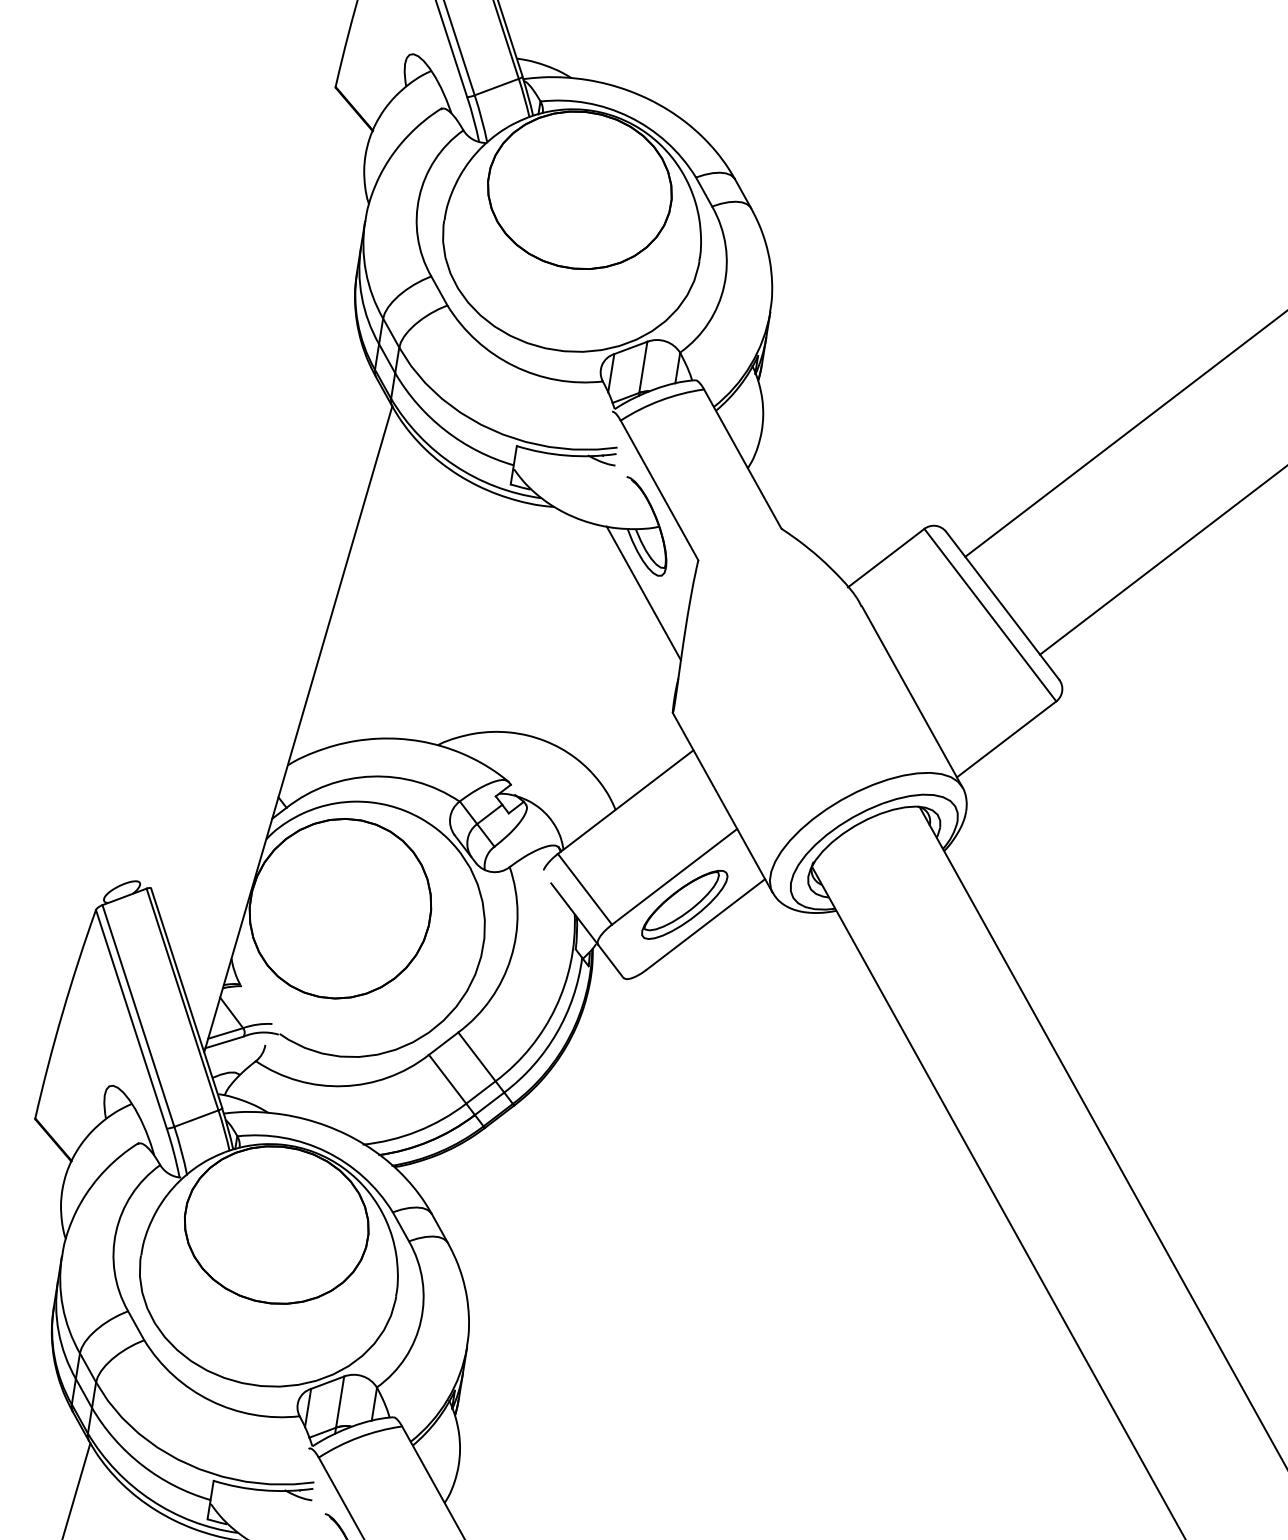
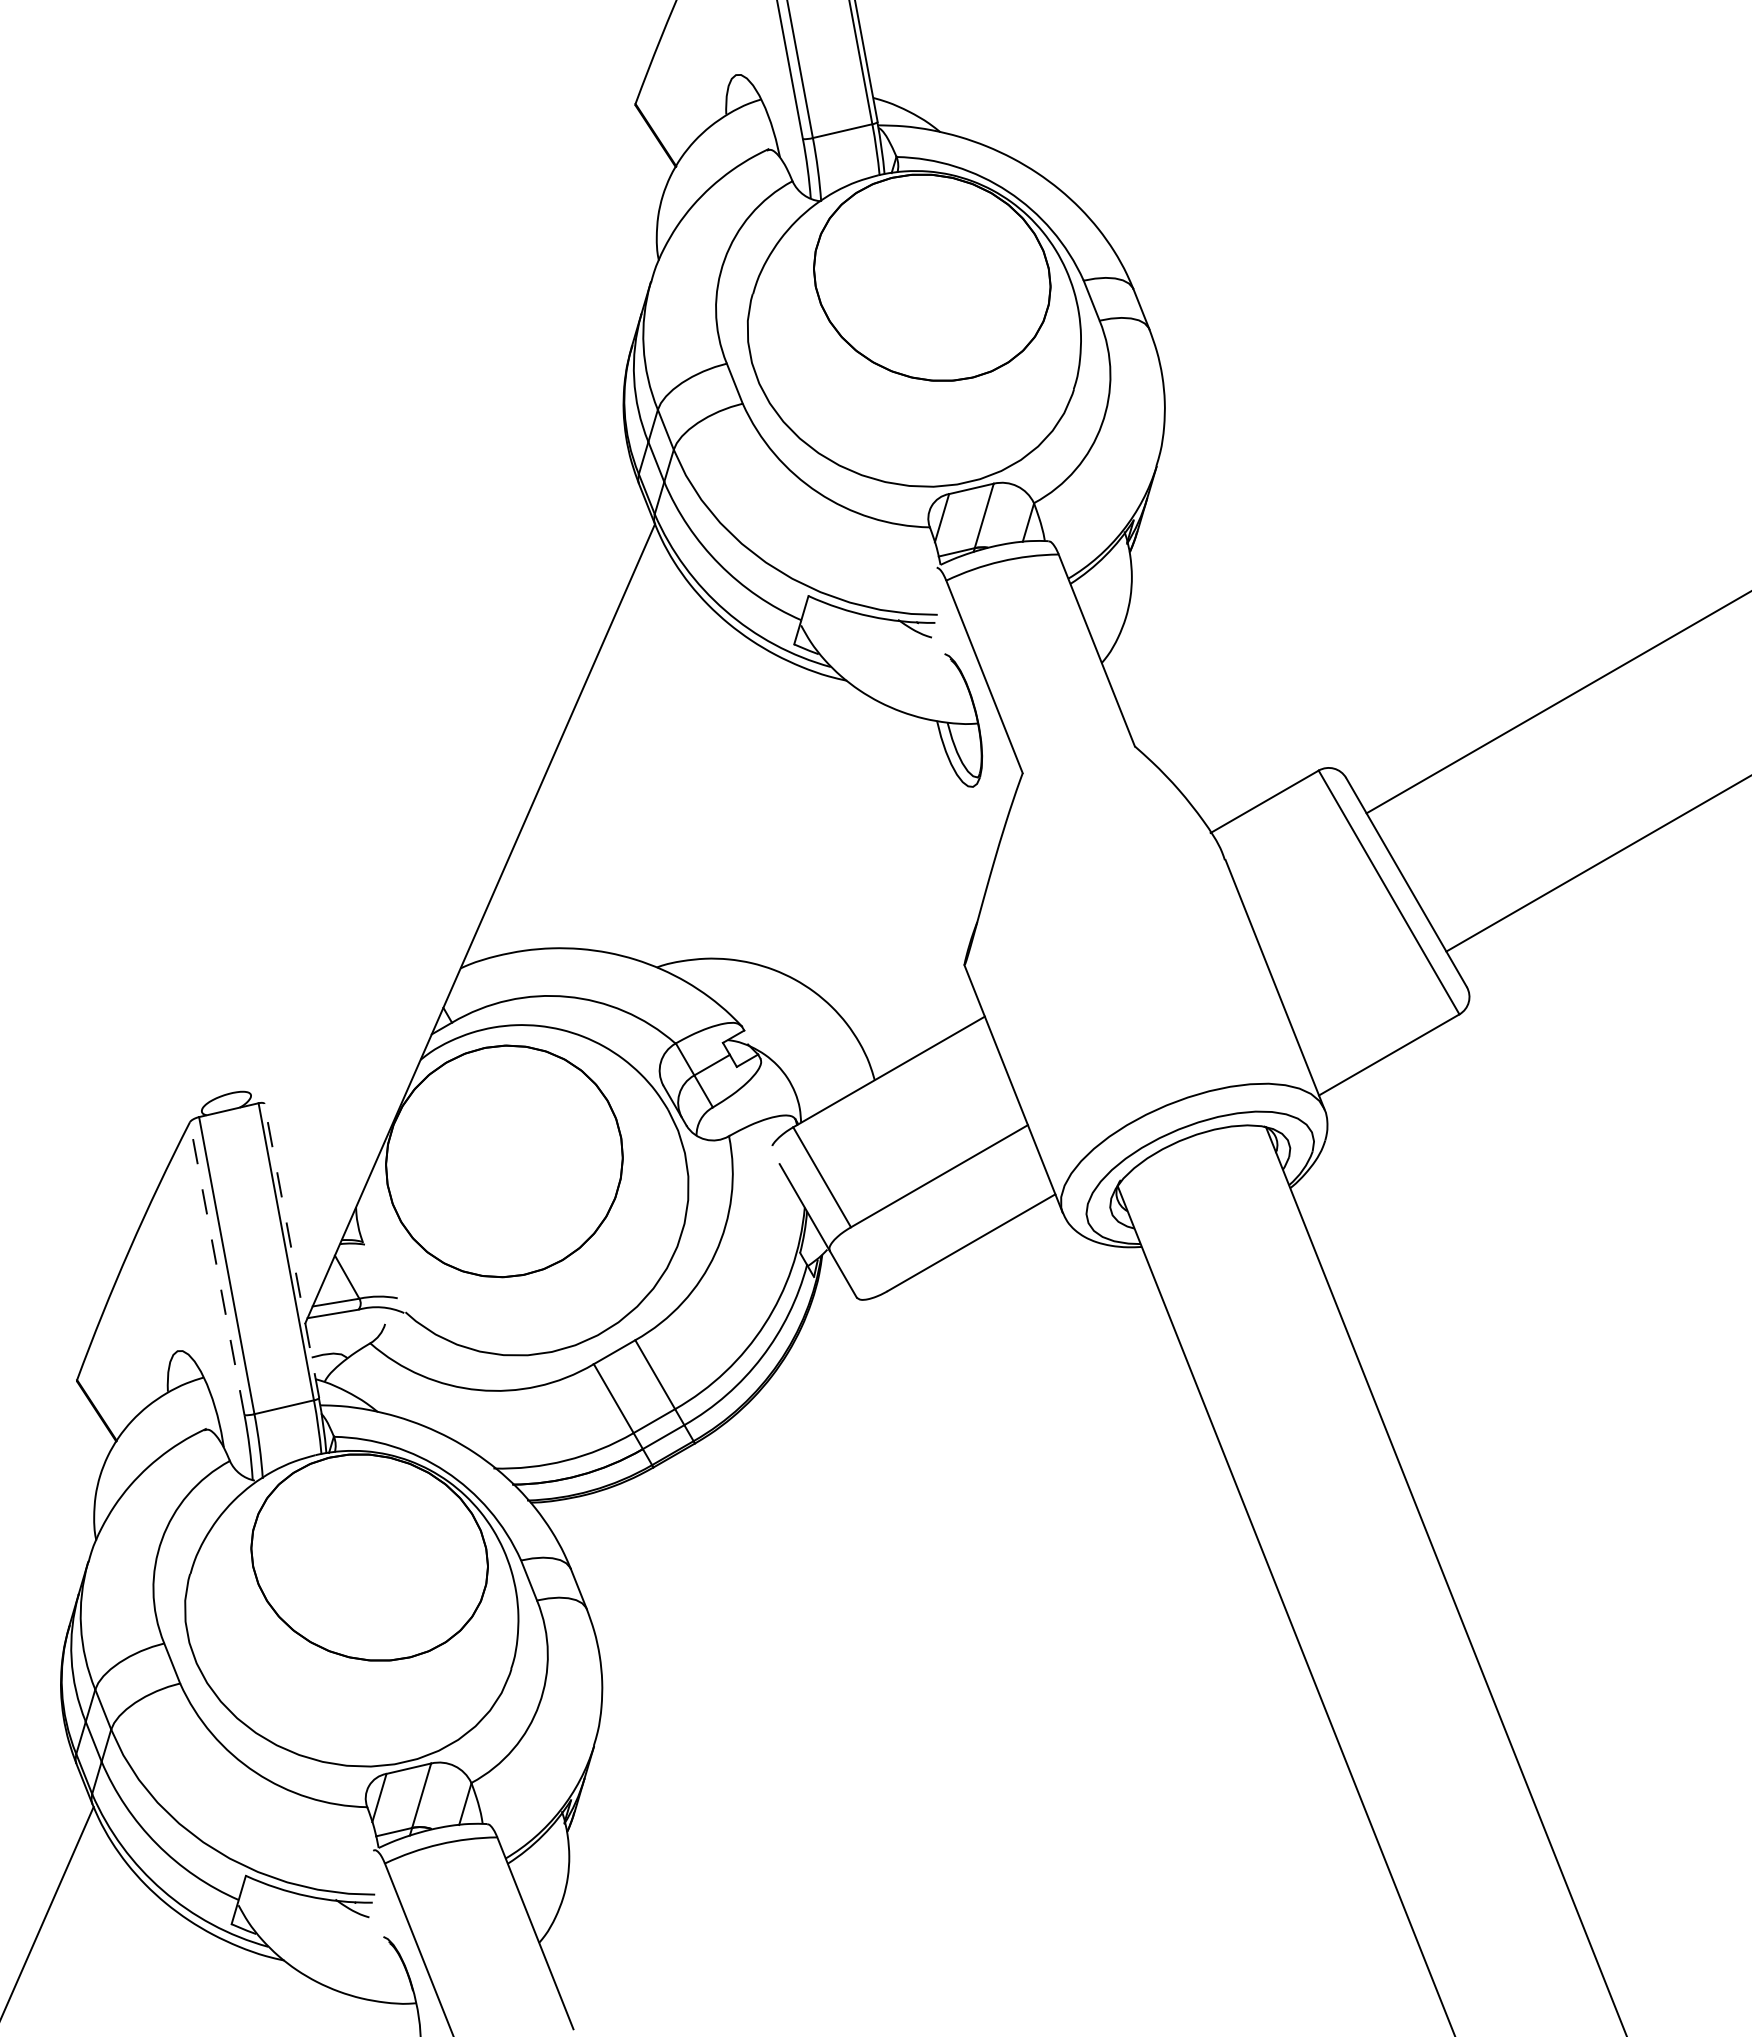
line: (643, 593) -> (946, 806), removed
part: (684, 904) -> (947, 1213), removed
line: (186, 998) -> (291, 1251), solid -> dashed
line: (131, 1019) -> (217, 1268), solid -> dashed

